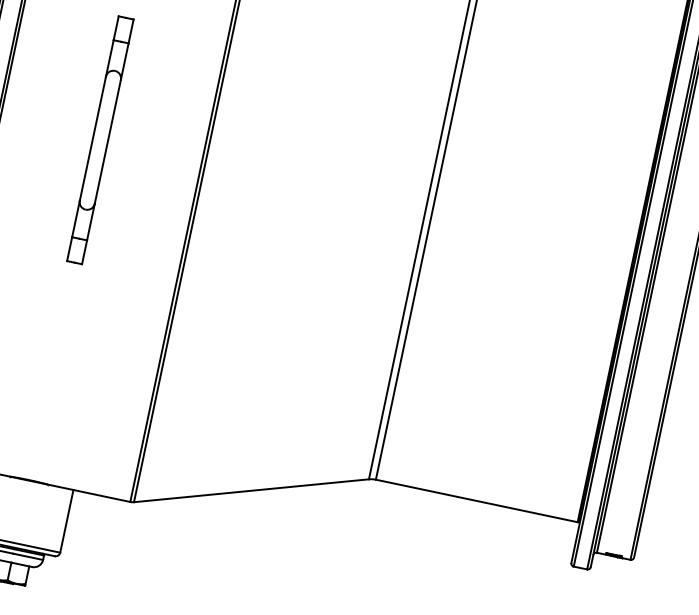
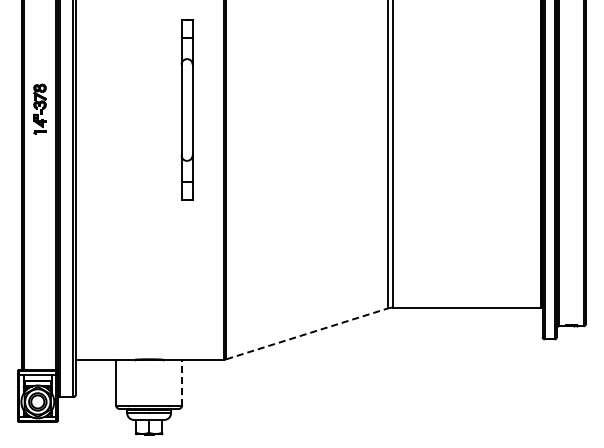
part: (99, 139) -> (186, 109), moved
line: (252, 490) -> (307, 333), solid -> dashed
line: (66, 520) -> (181, 382), solid -> dashed

